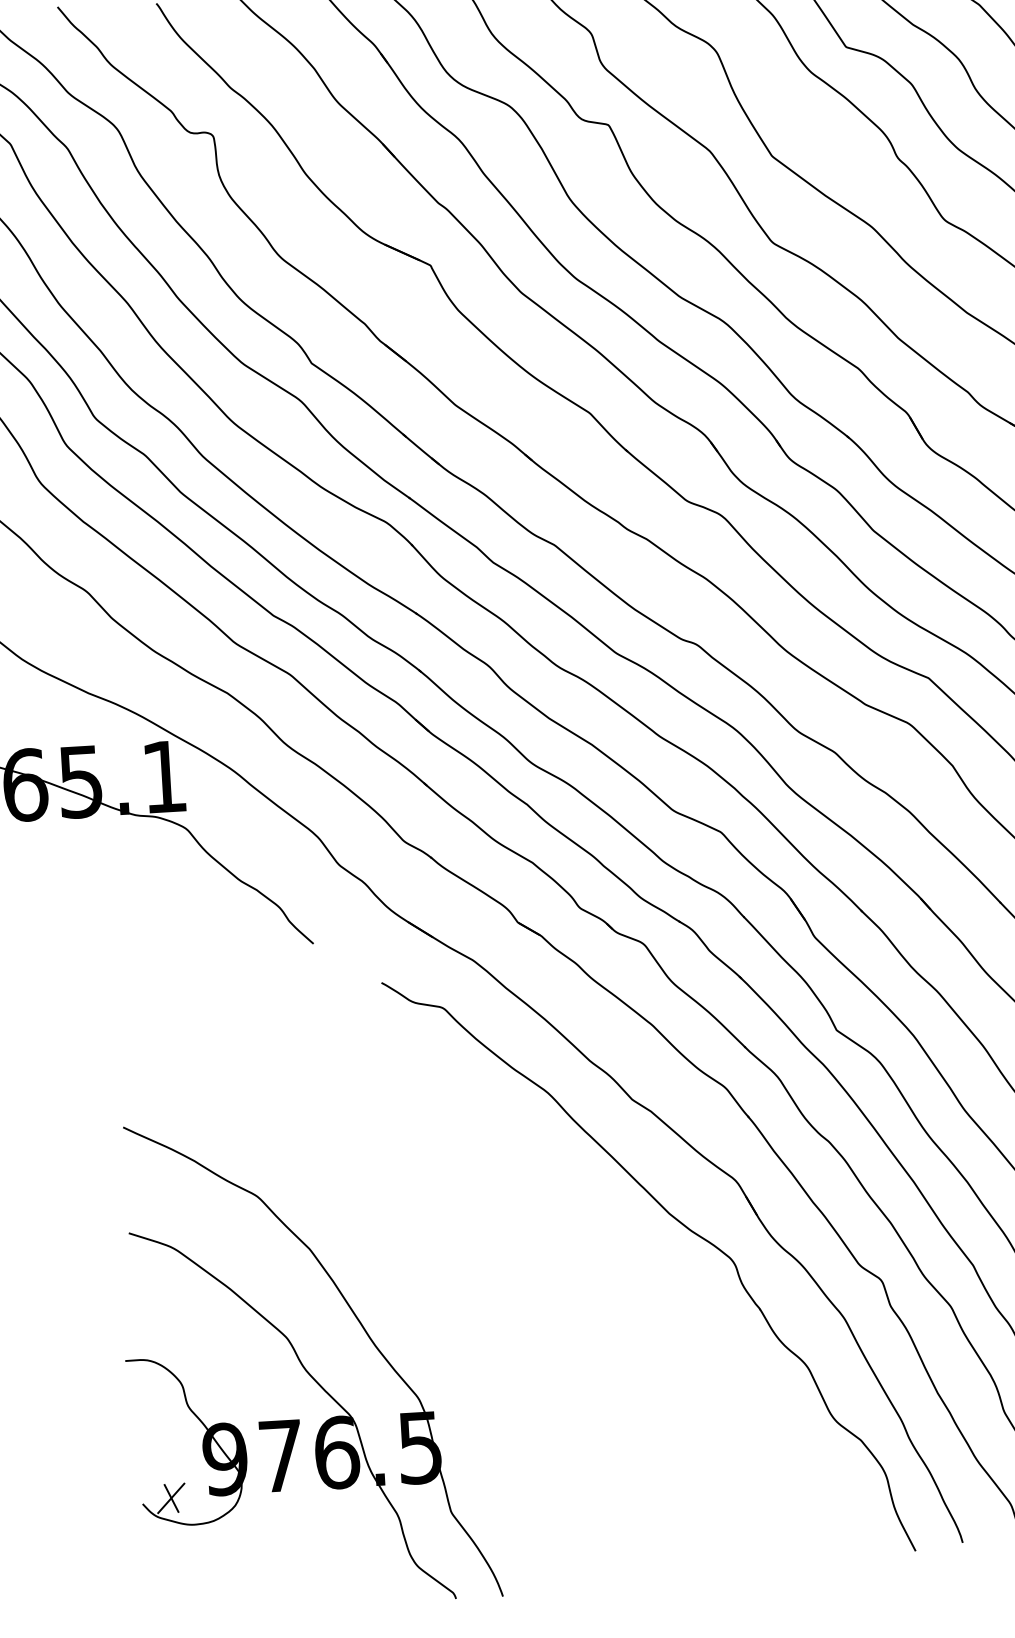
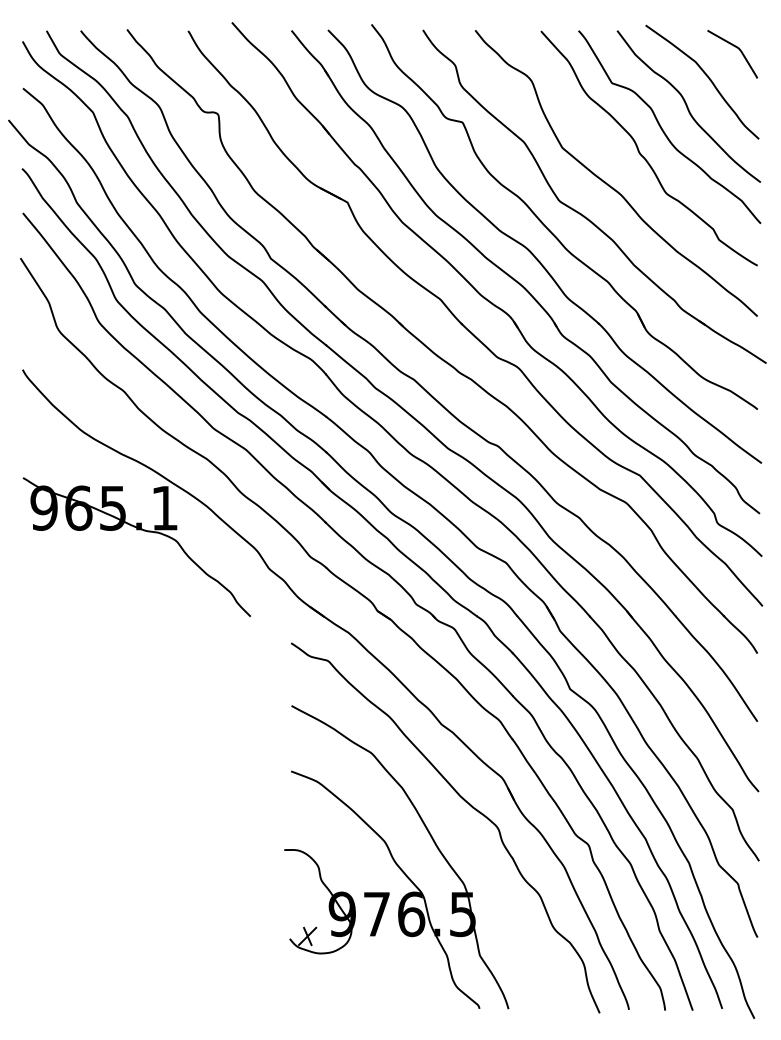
part: (307, 1362) -> (396, 857), moved

